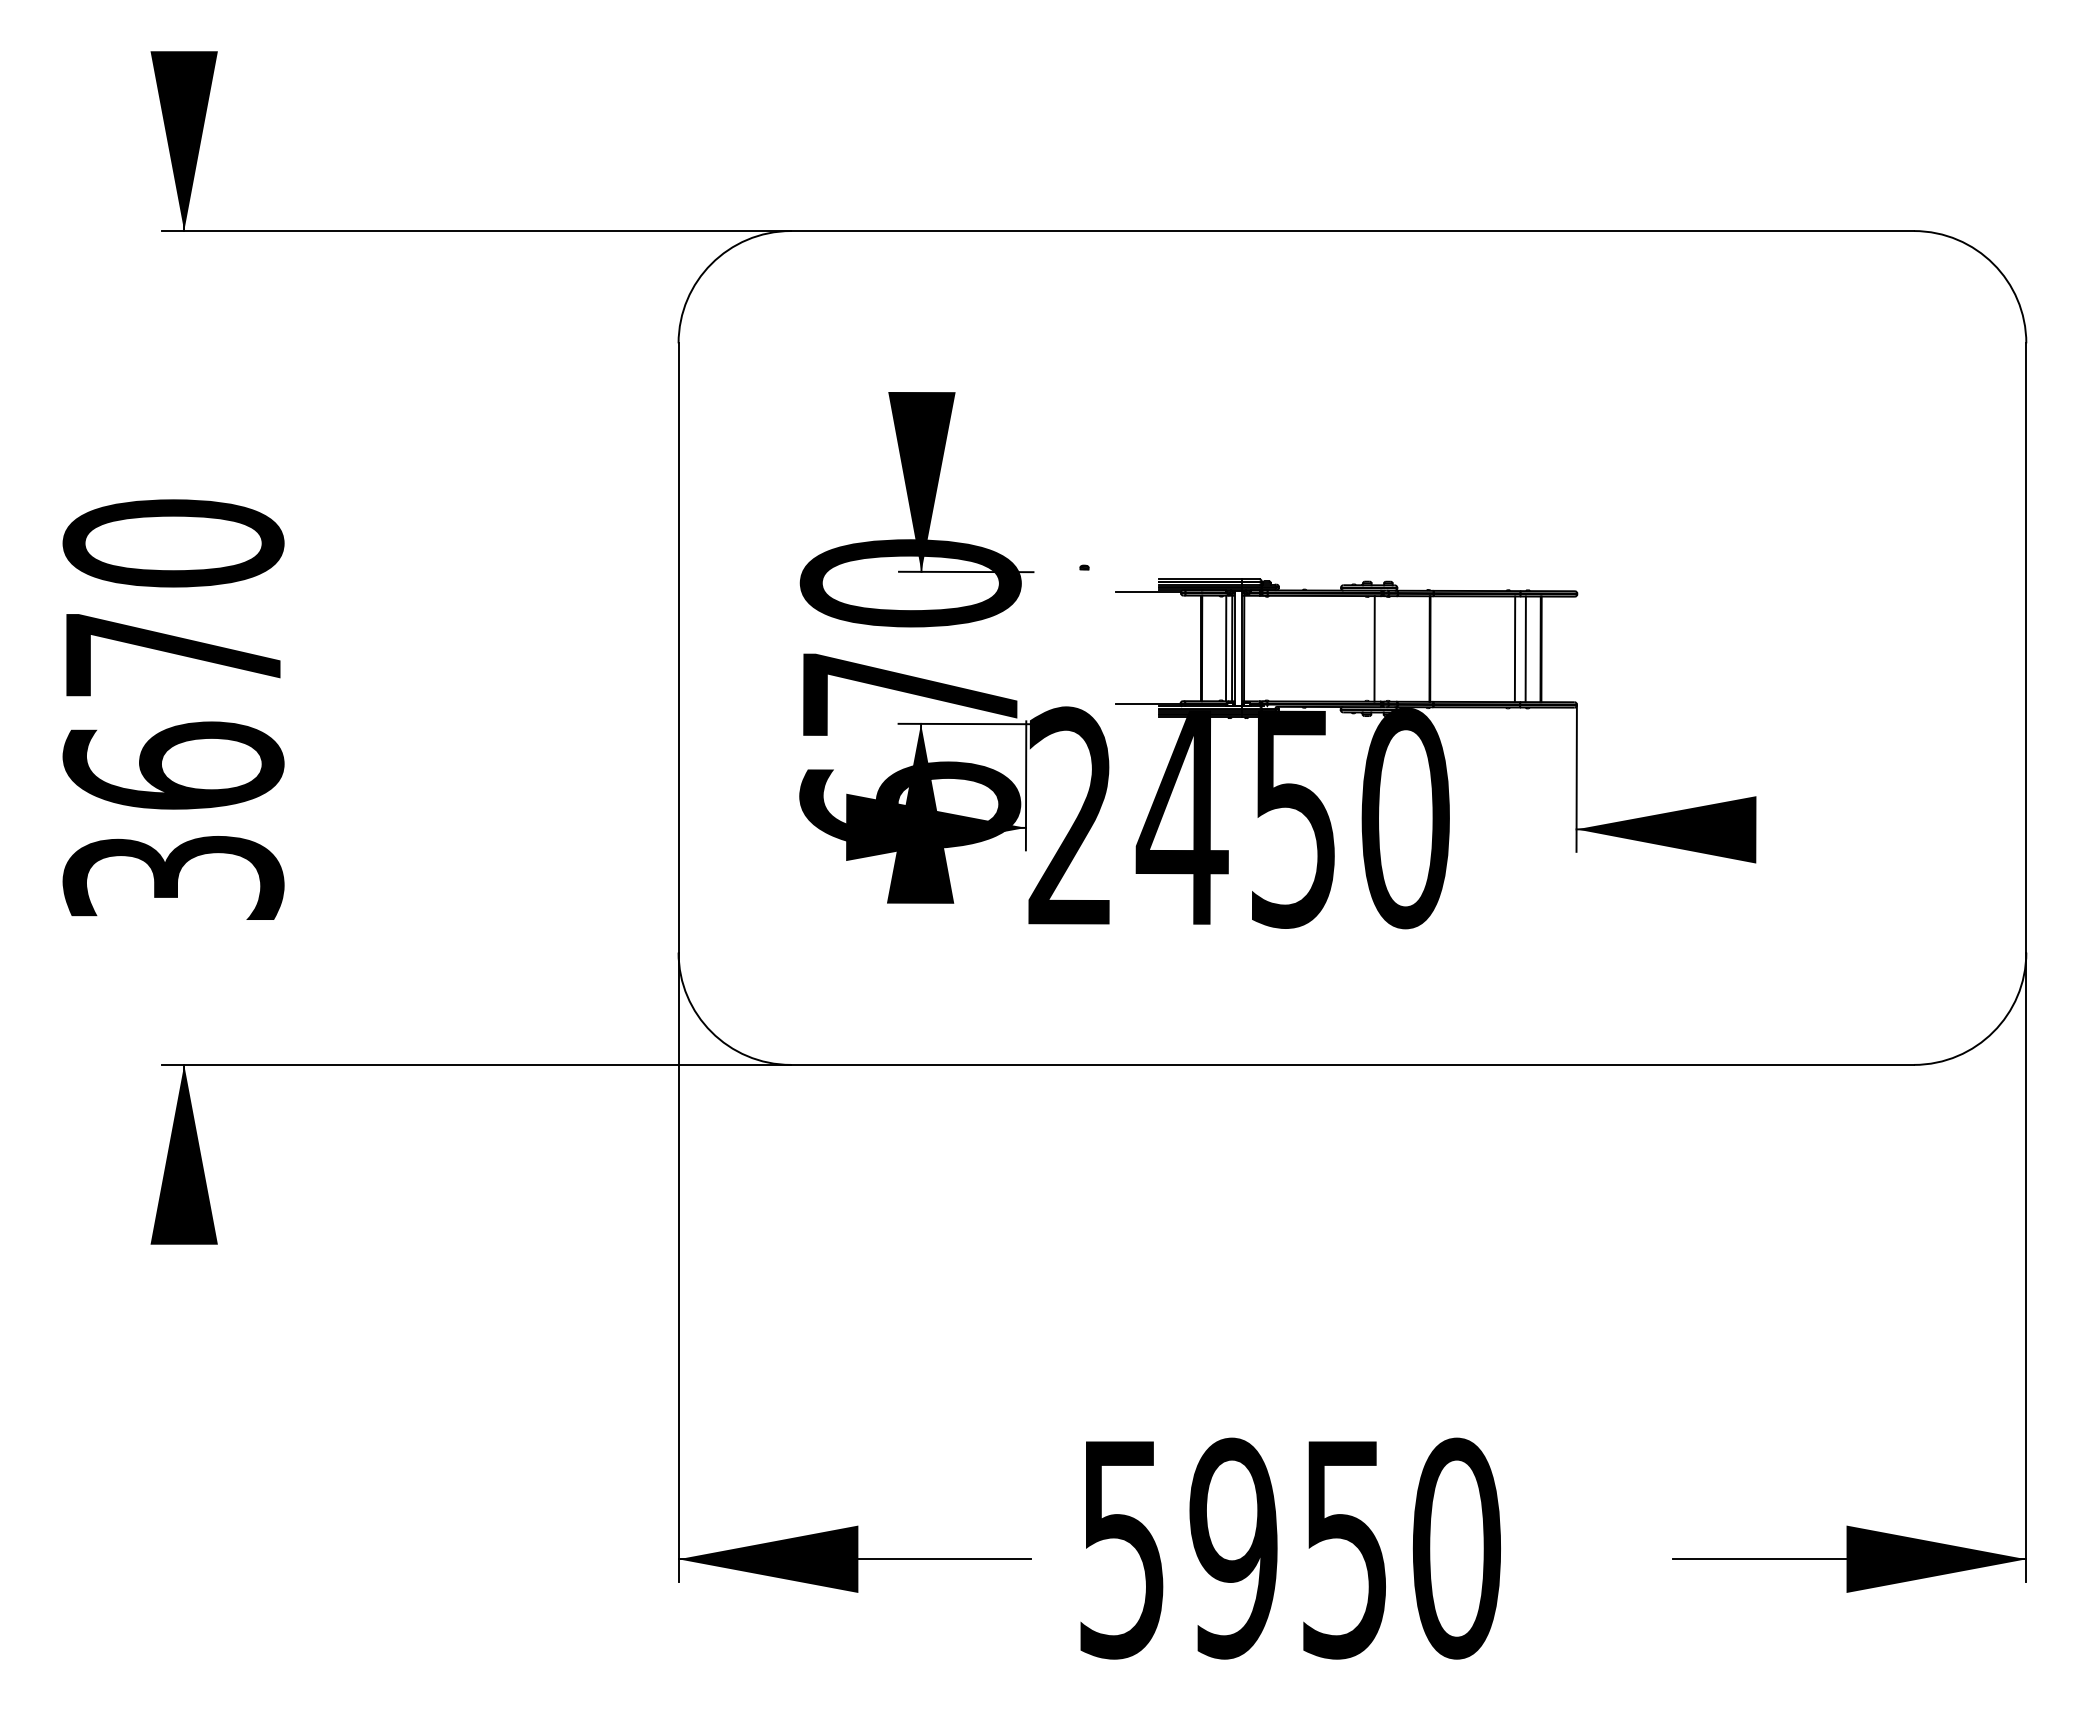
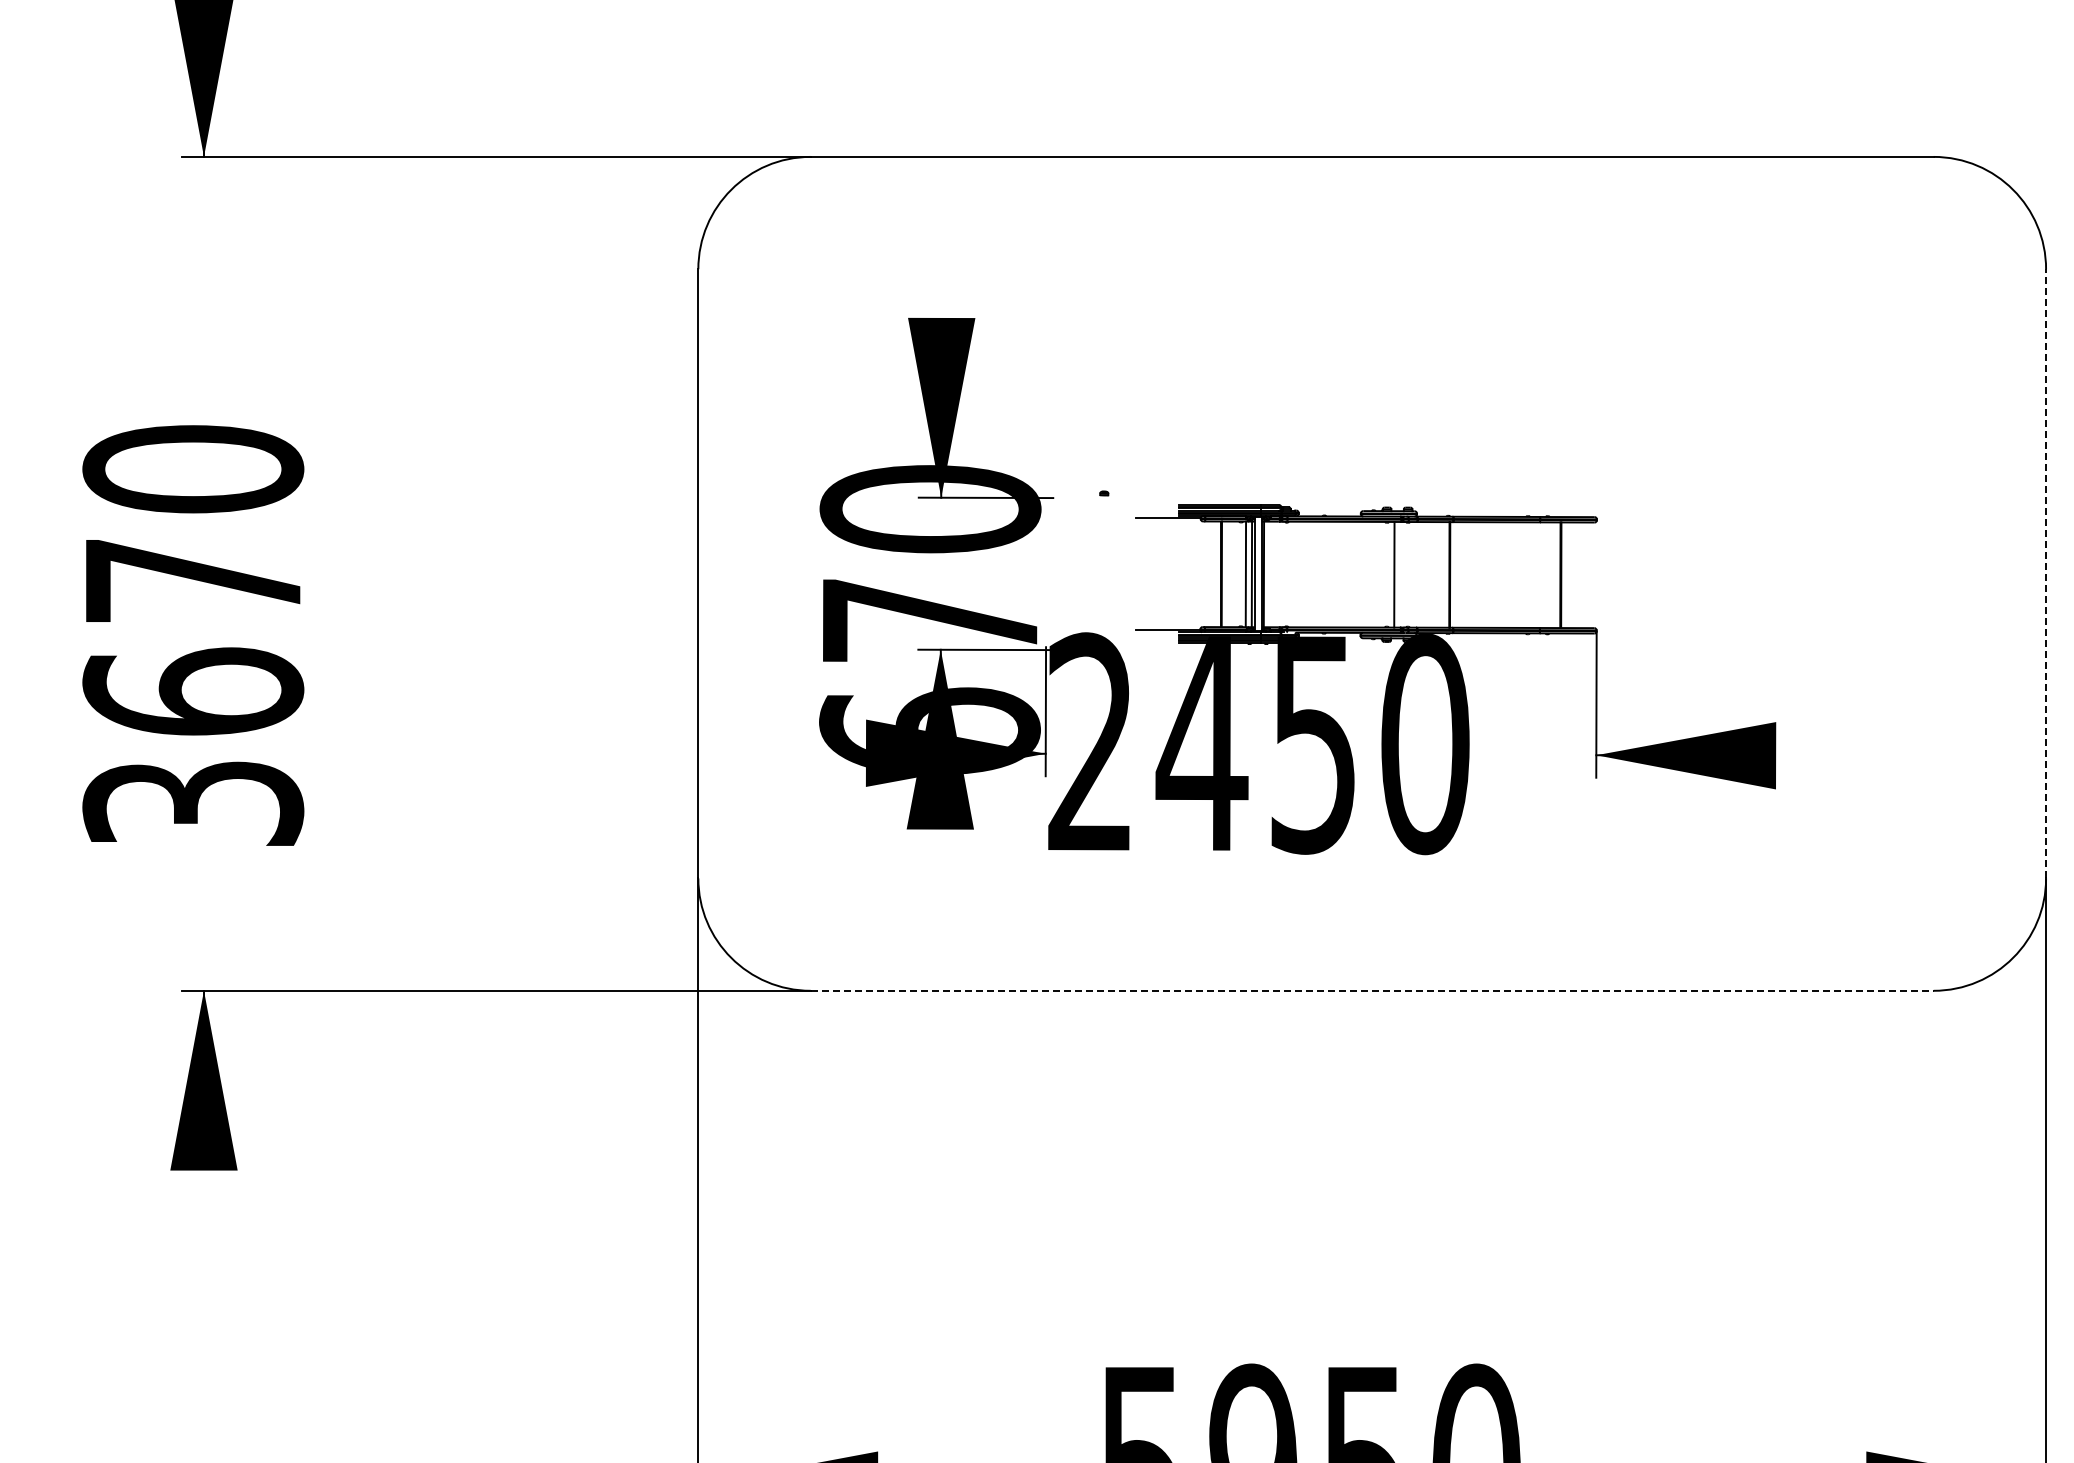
line: (2026, 647) -> (2046, 573), solid -> dashed
line: (1514, 649) -> (1534, 575), removed
line: (1525, 649) -> (1545, 575), removed
line: (1352, 1064) -> (1372, 990), solid -> dashed

